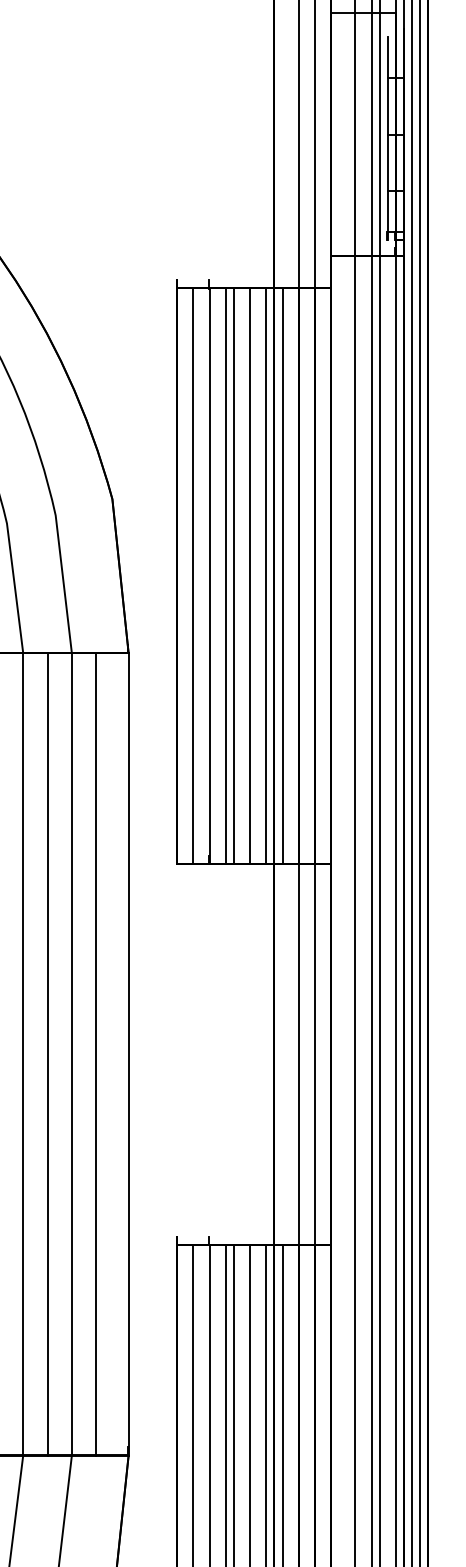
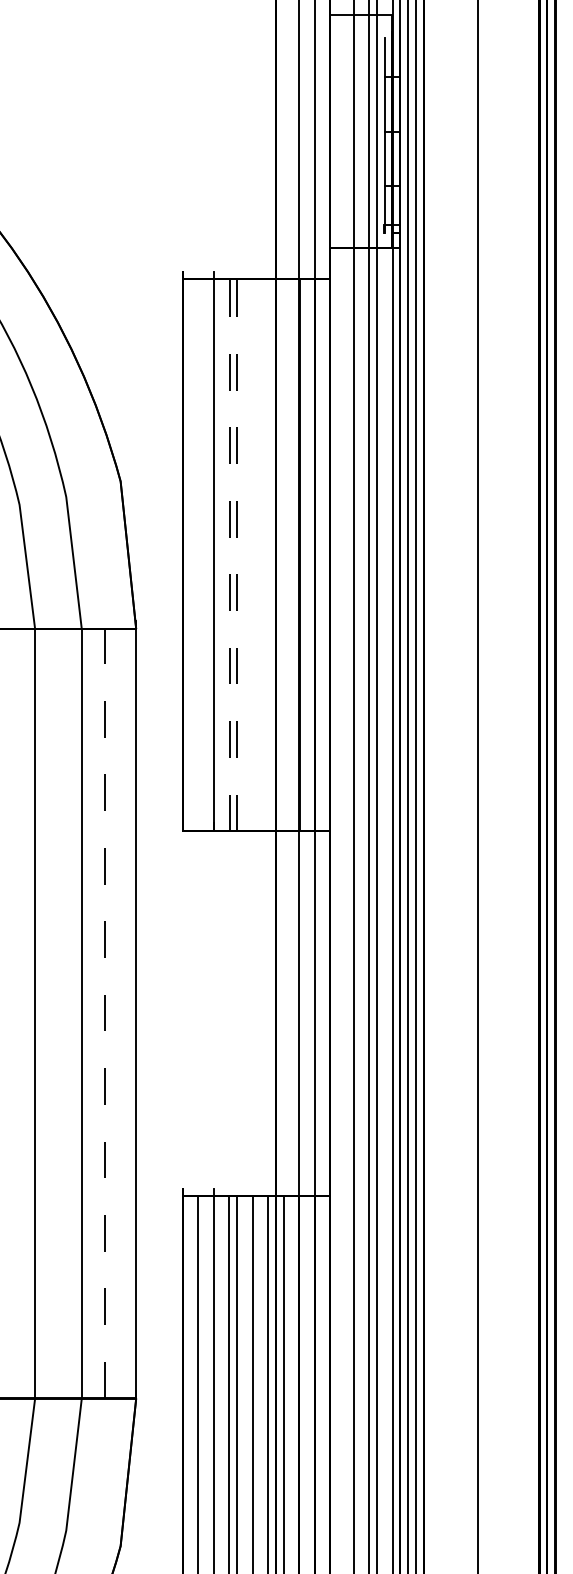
line: (193, 576) -> (198, 555), removed
line: (225, 576) -> (229, 555), solid -> dashed
line: (234, 576) -> (237, 555), solid -> dashed
line: (249, 576) -> (252, 555), removed
line: (266, 576) -> (268, 555), removed
line: (282, 576) -> (283, 555), removed
line: (47, 1054) -> (58, 1013), removed
line: (96, 1054) -> (105, 1013), solid -> dashed

